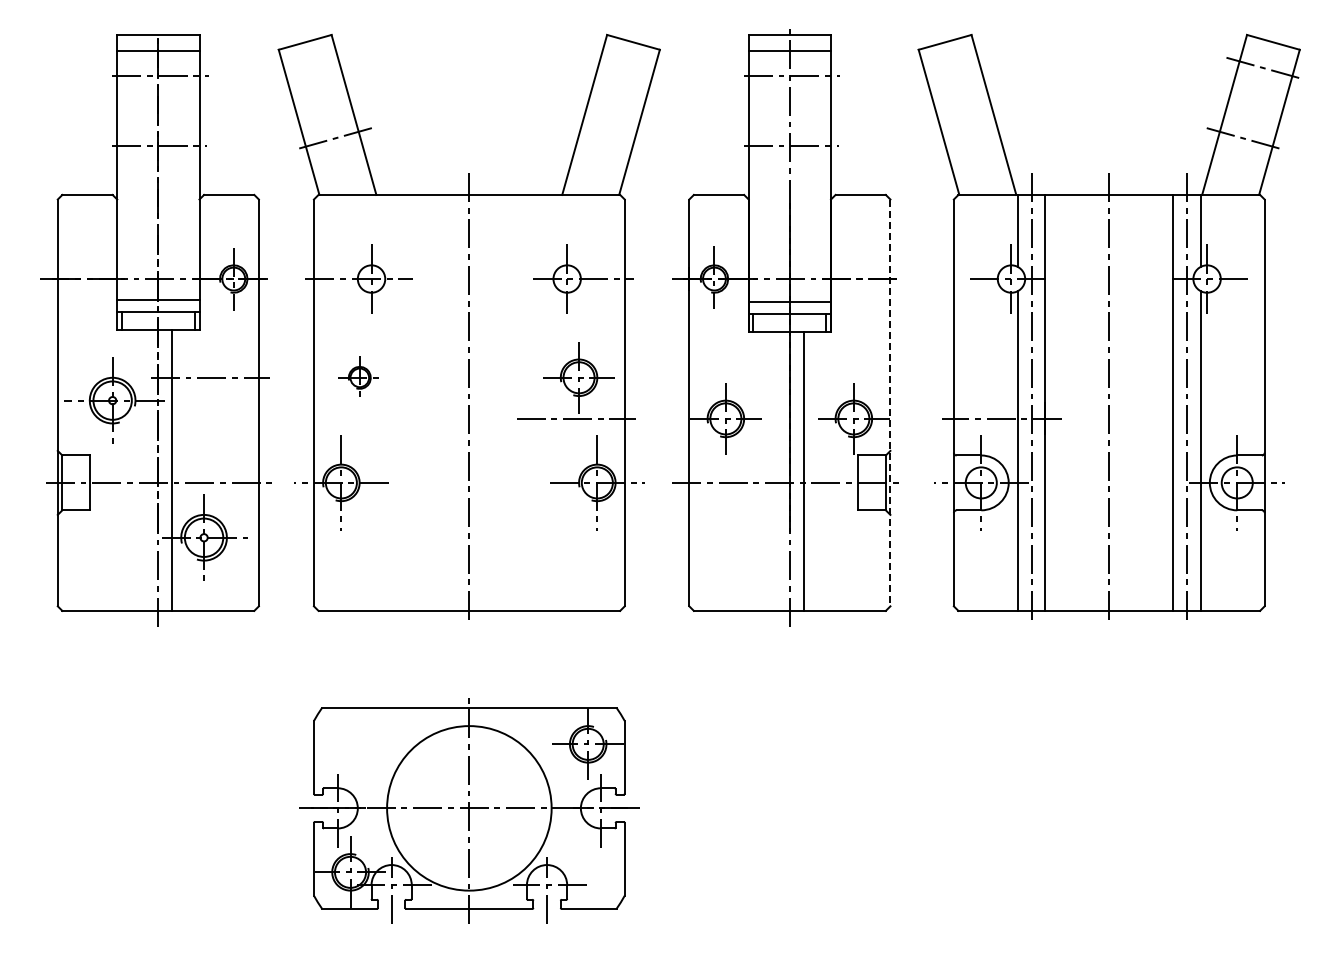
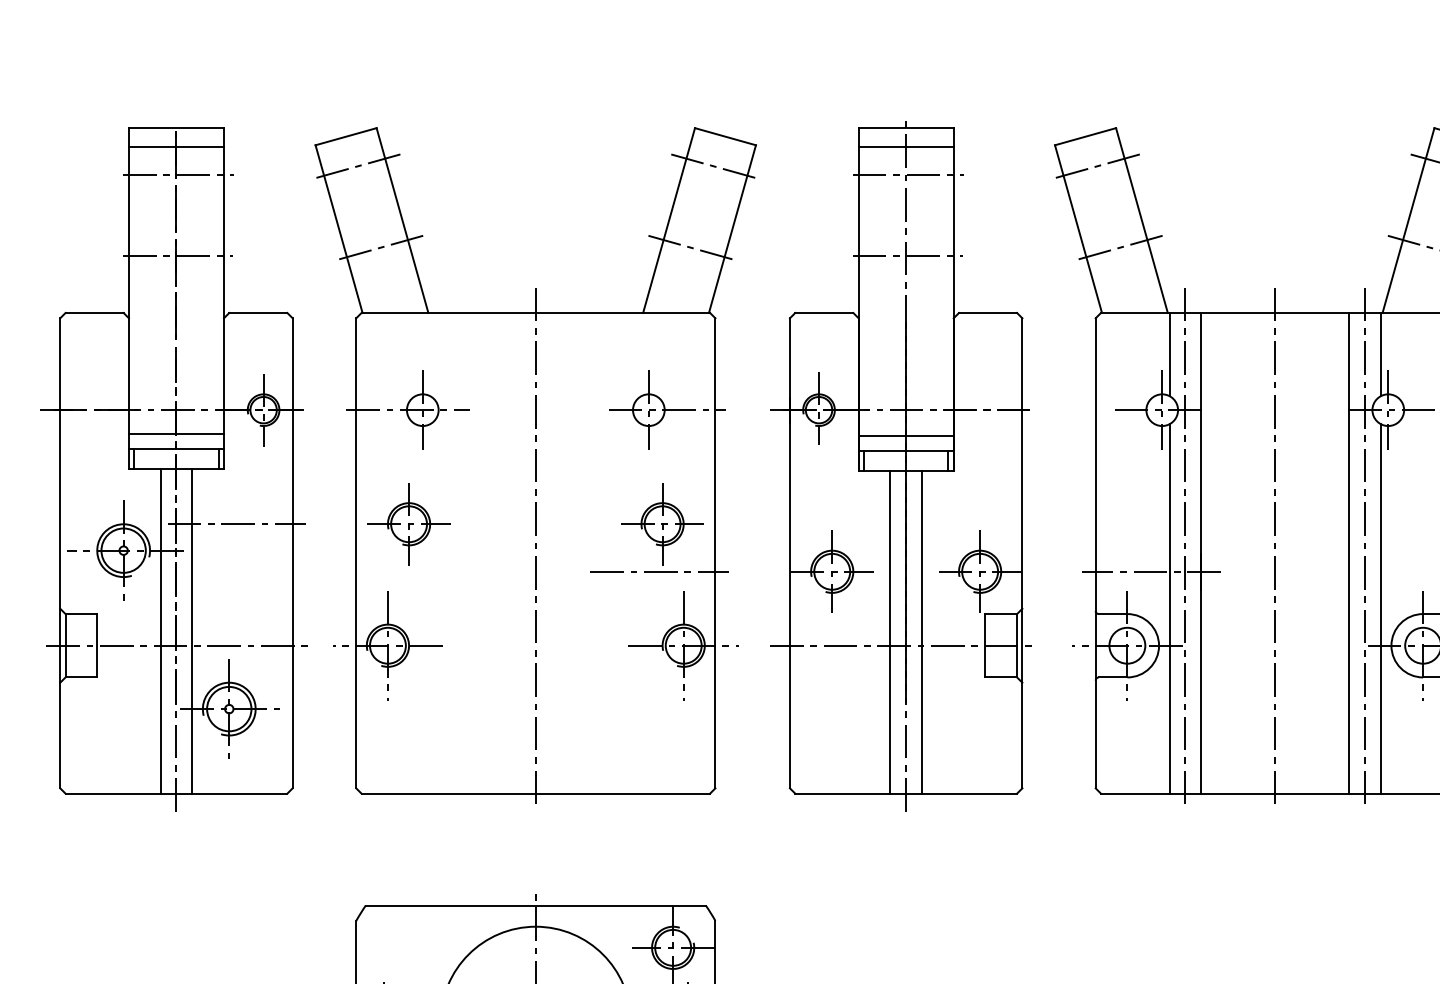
line: (316, 67) -> (359, 165), added
line: (621, 67) -> (711, 165), added
line: (956, 67) -> (1098, 165), added
line: (602, 137) -> (689, 246), added
line: (976, 137) -> (1121, 246), added
part: (359, 377) -> (408, 523), size x1.67
line: (890, 403) -> (1022, 553), dashed -> solid
line: (144, 470) -> (160, 631), added
line: (776, 471) -> (890, 632), added

